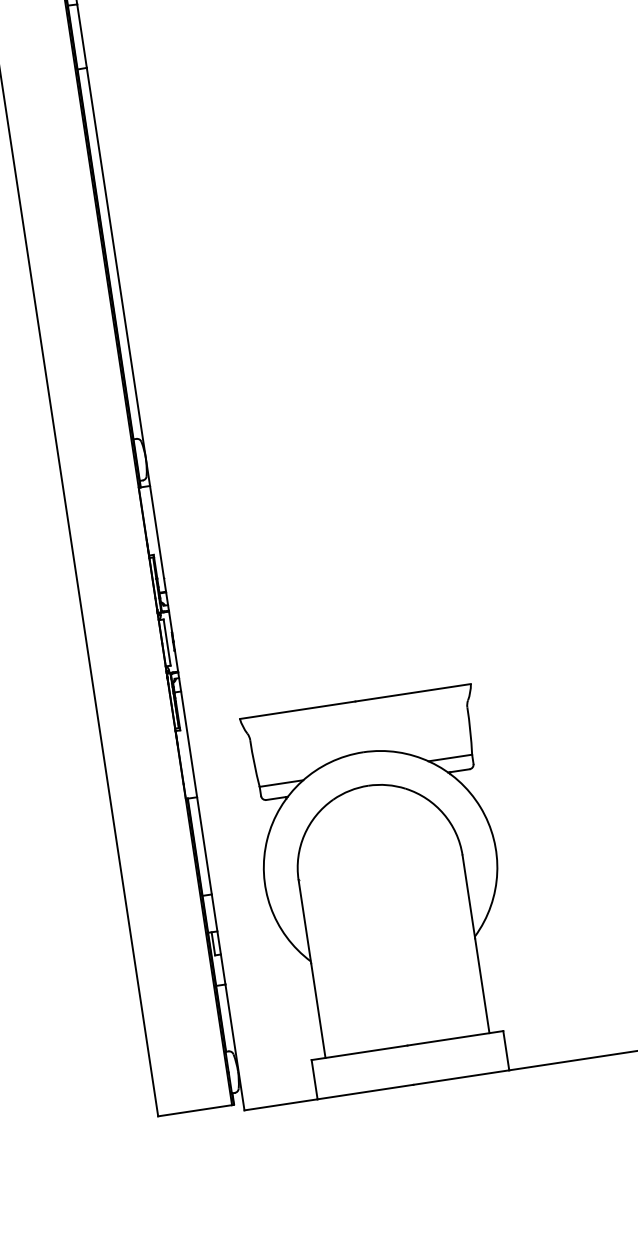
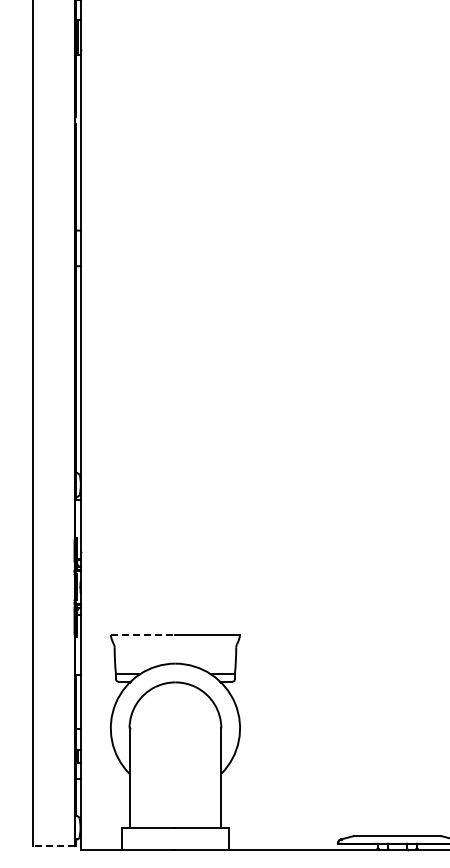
line: (298, 710) -> (143, 635), solid -> dashed
line: (194, 1110) -> (53, 845), solid -> dashed

